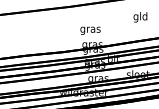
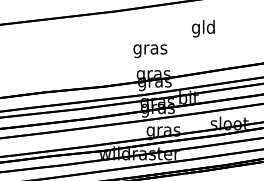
text: (140, 17) -> (203, 29), moved

